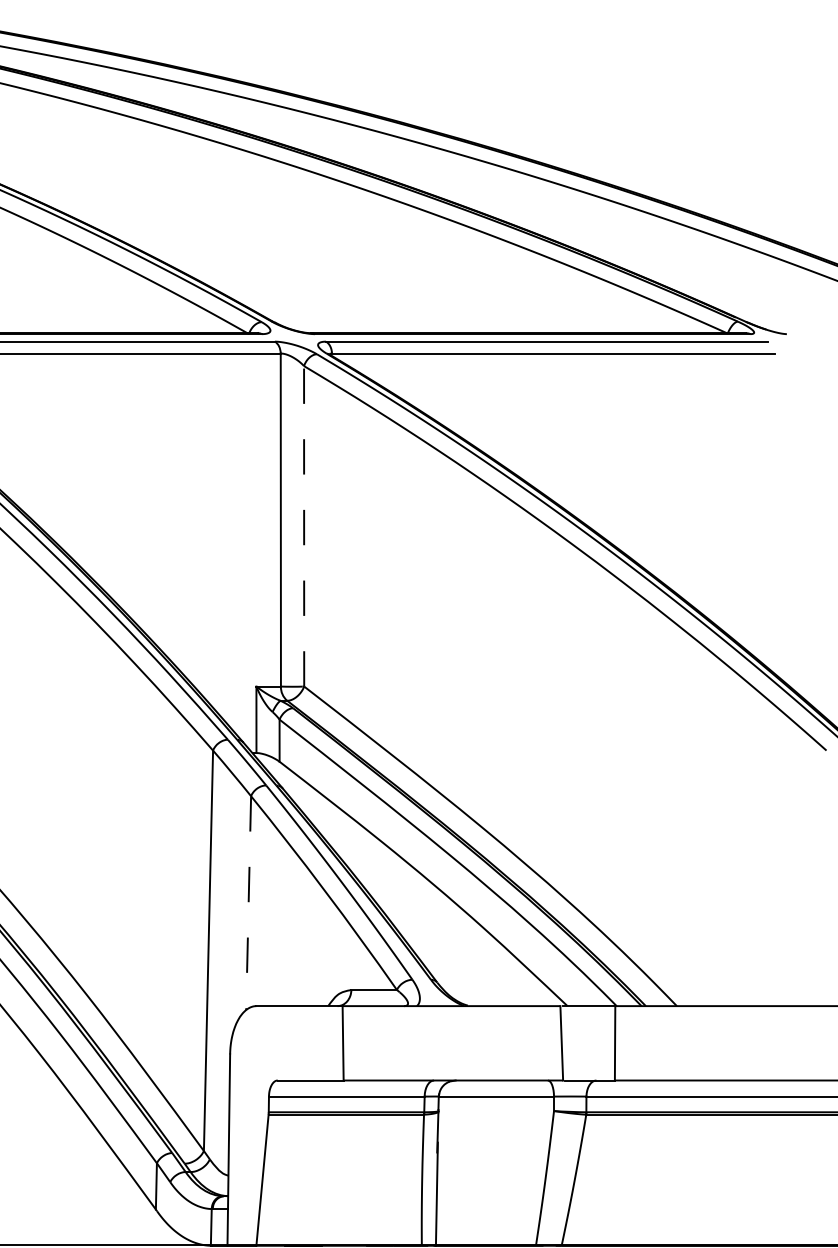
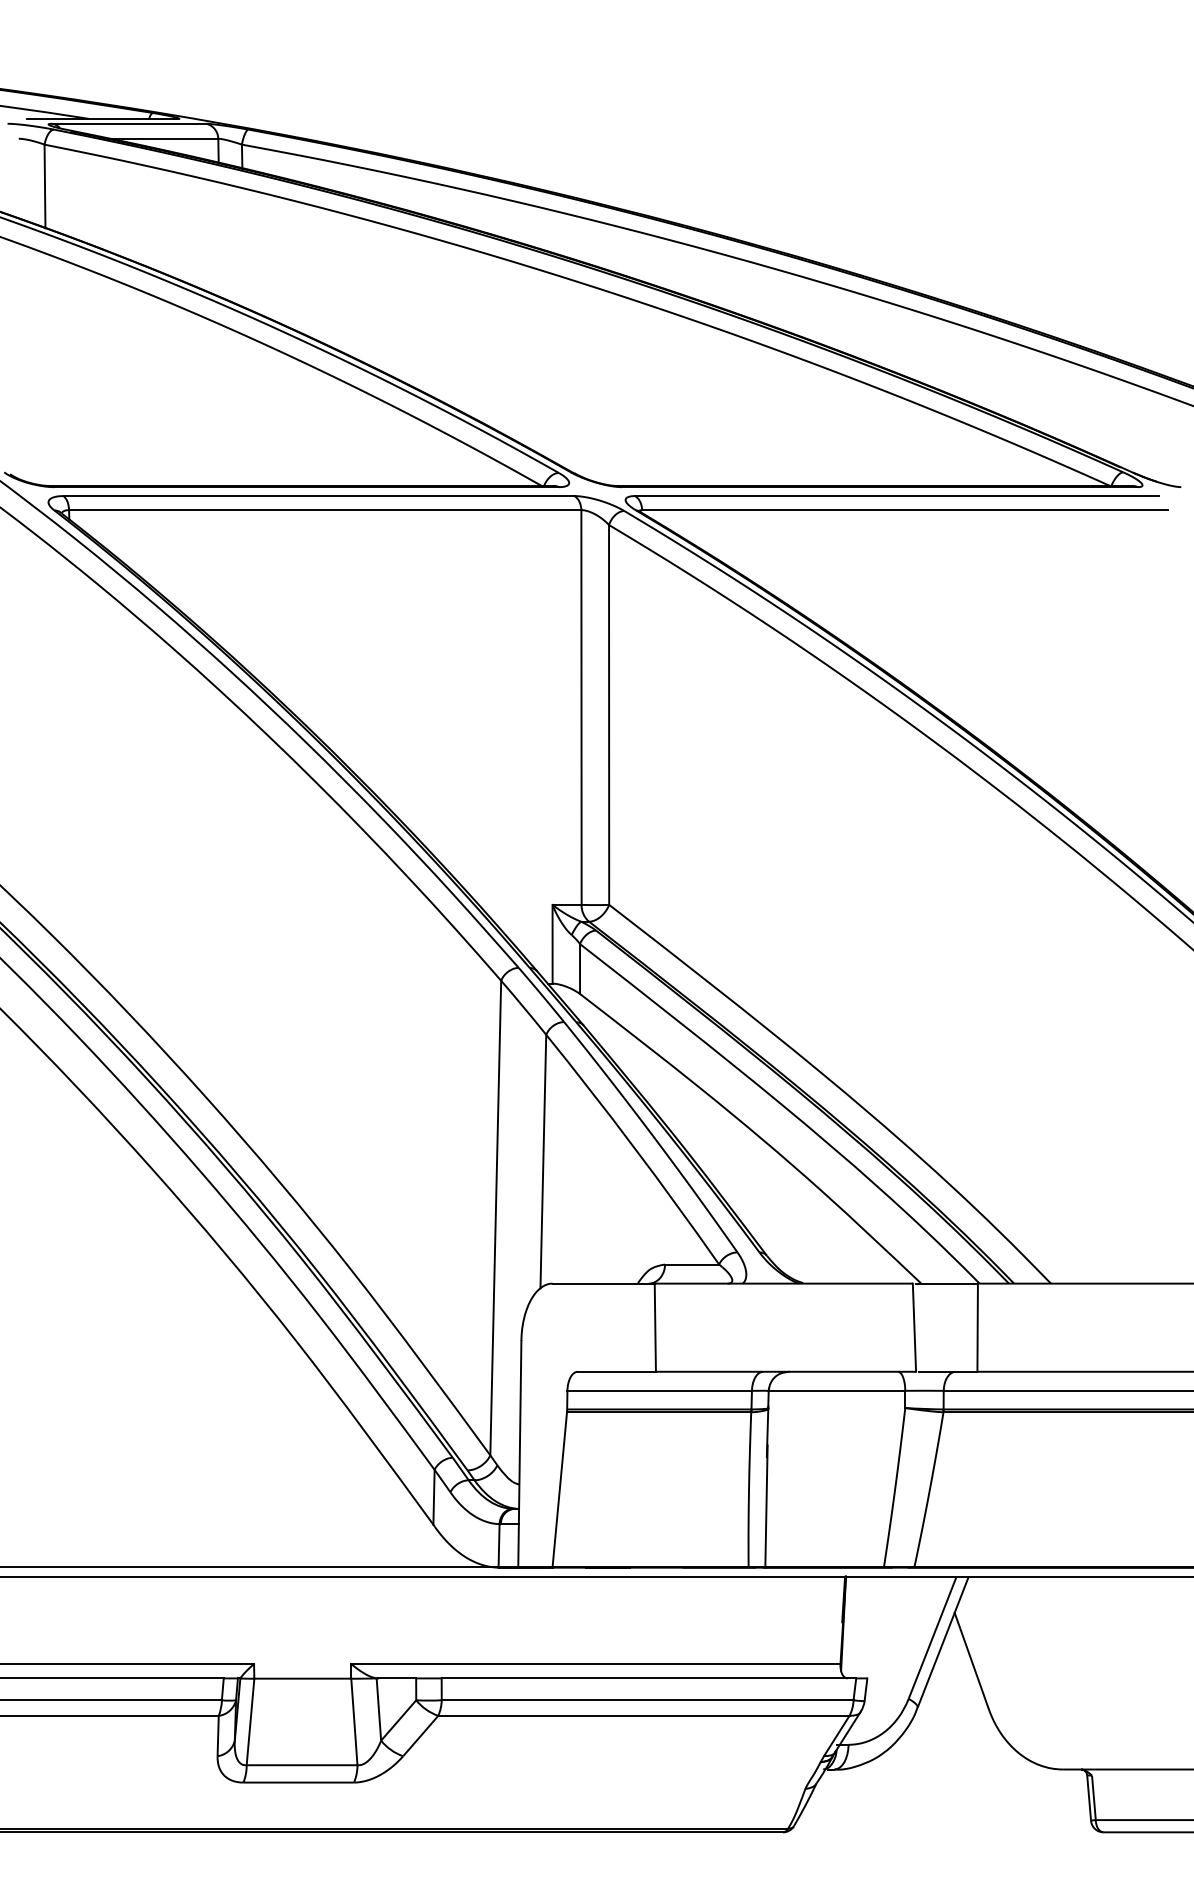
line: (304, 525) -> (609, 714), dashed -> solid
line: (248, 903) -> (543, 1161), dashed -> solid

